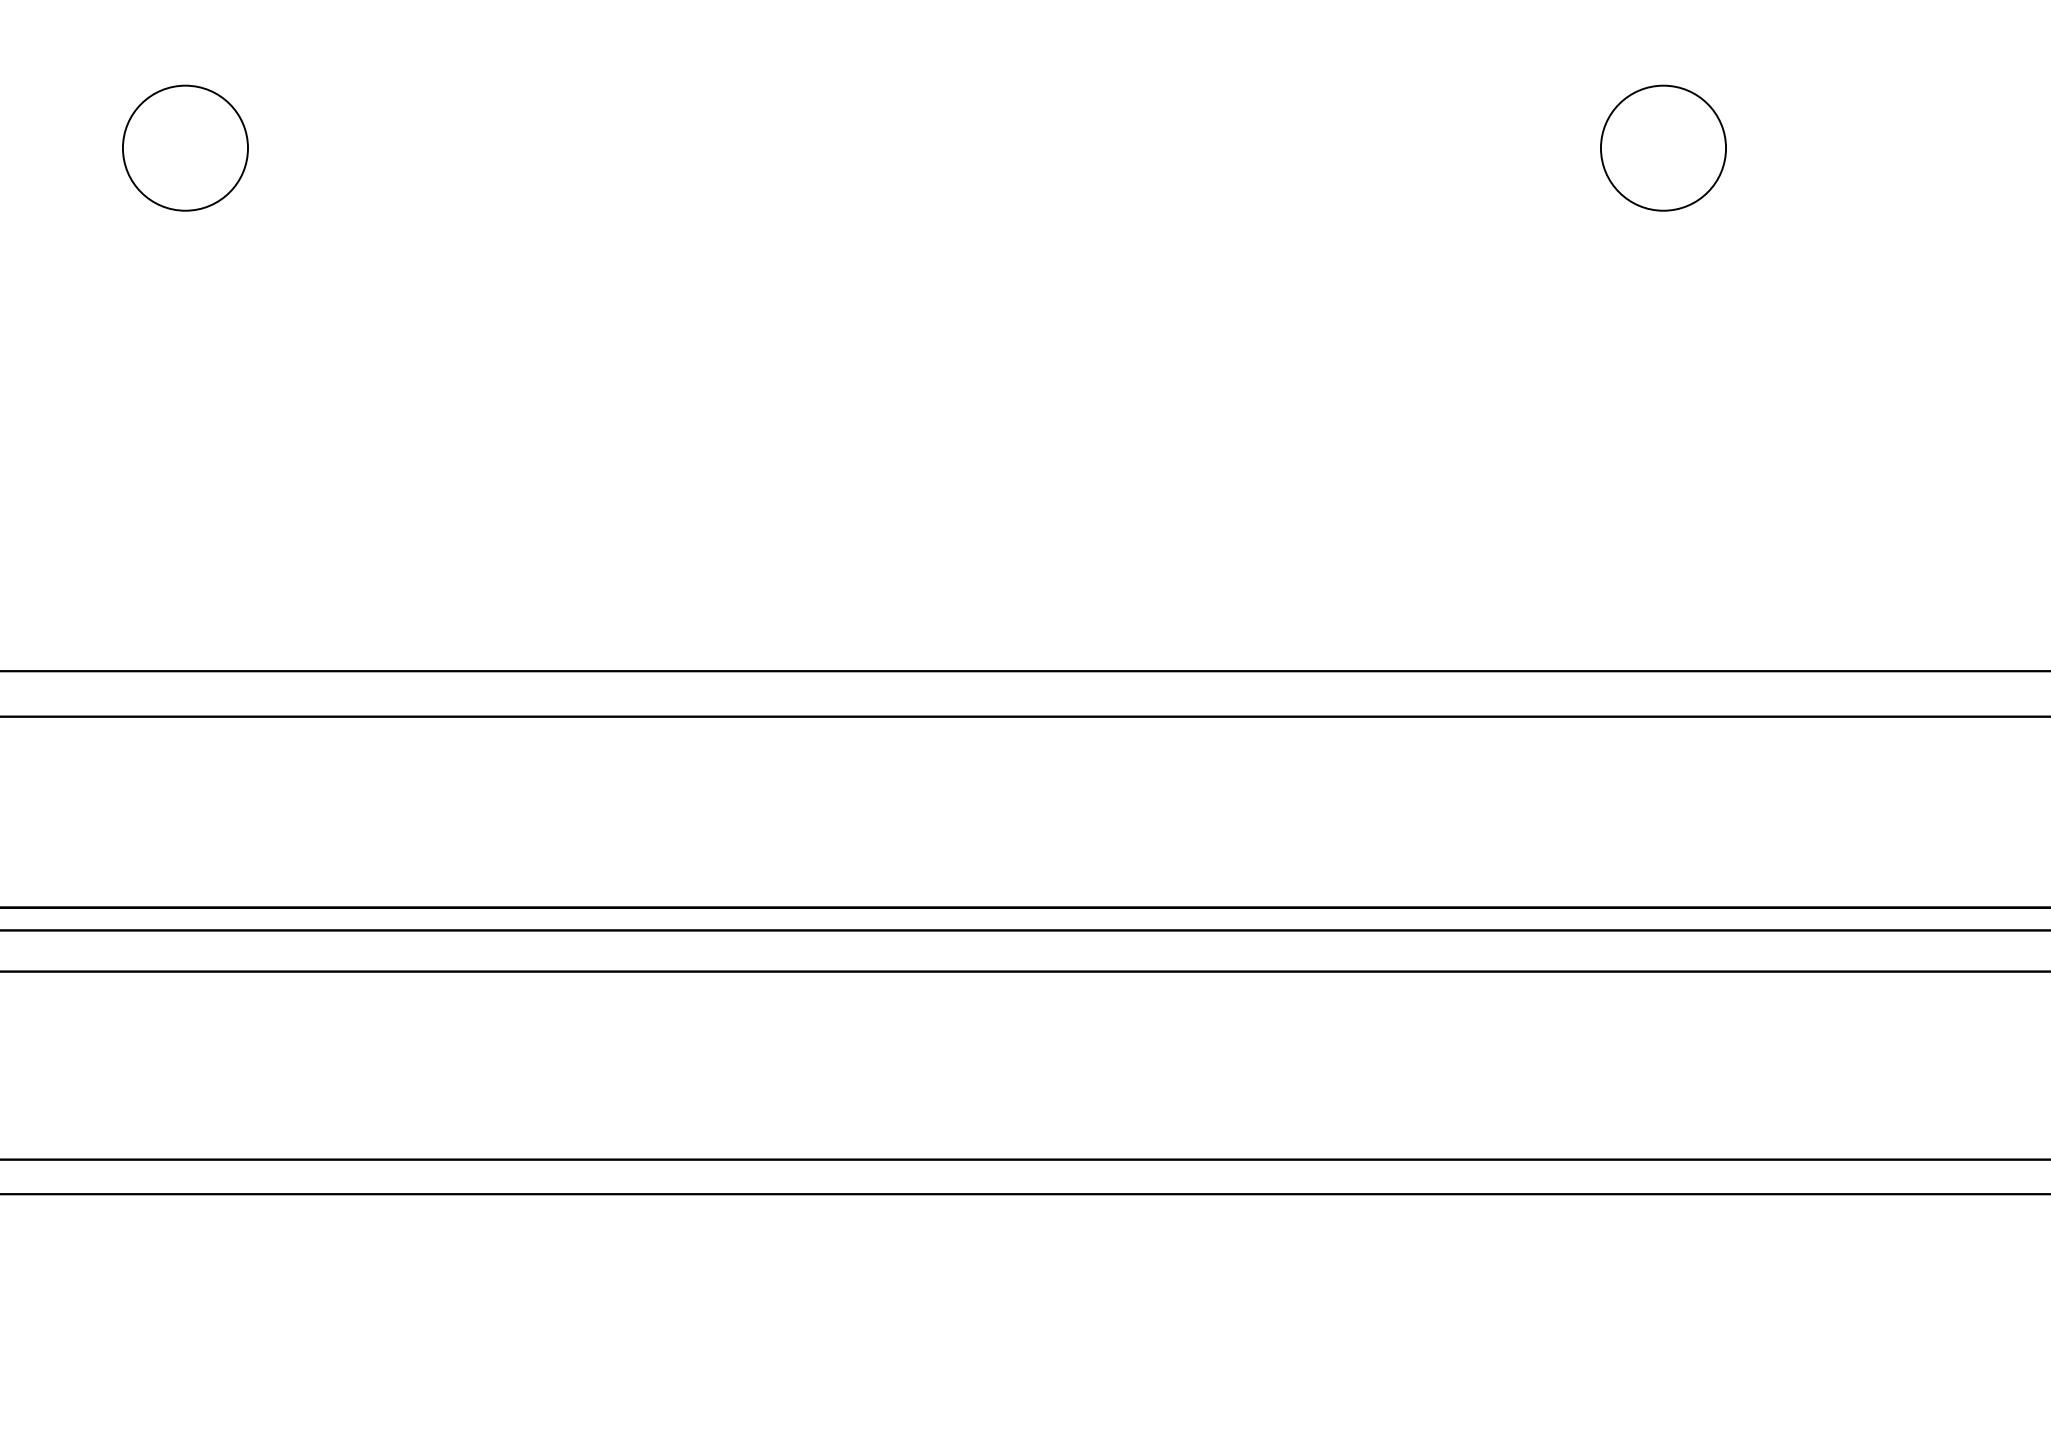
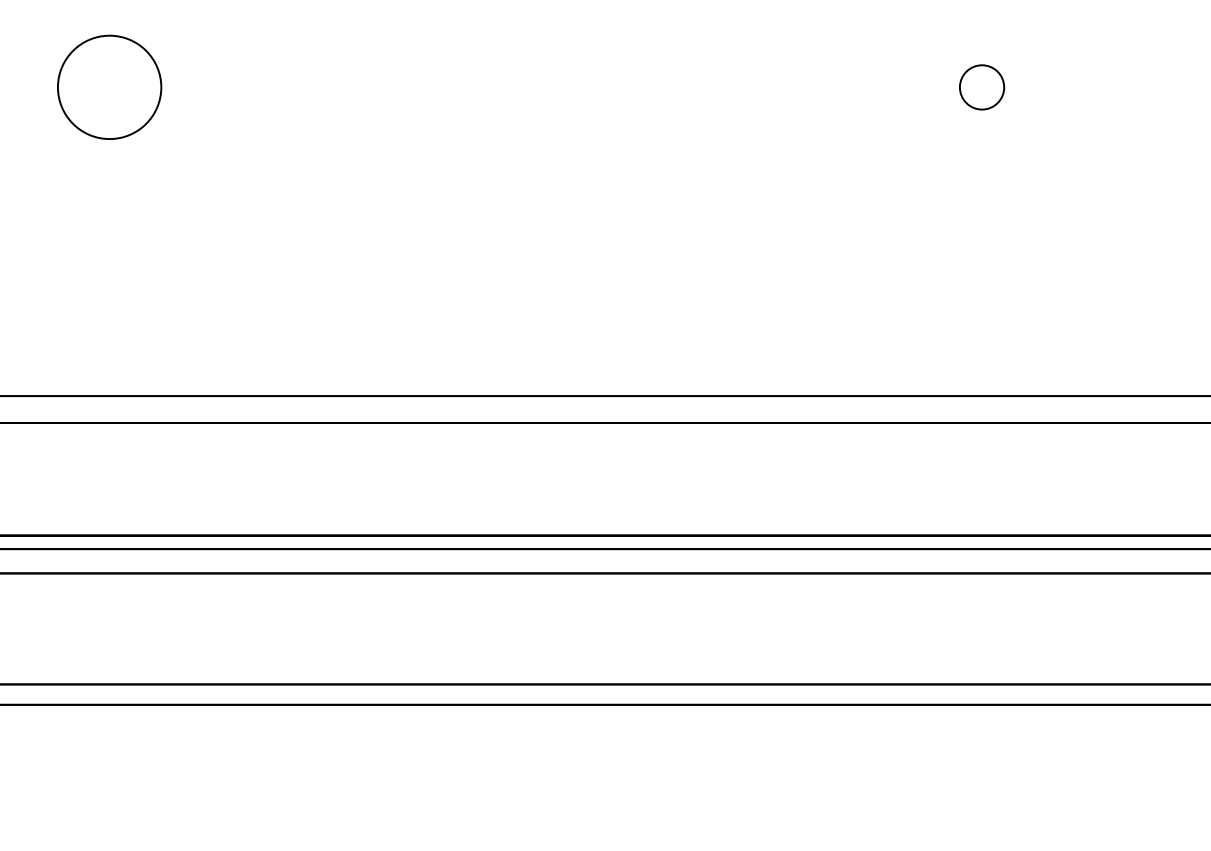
circle: (185, 148) -> (109, 87), size x1.4
circle: (1662, 148) -> (981, 87), size x0.6

